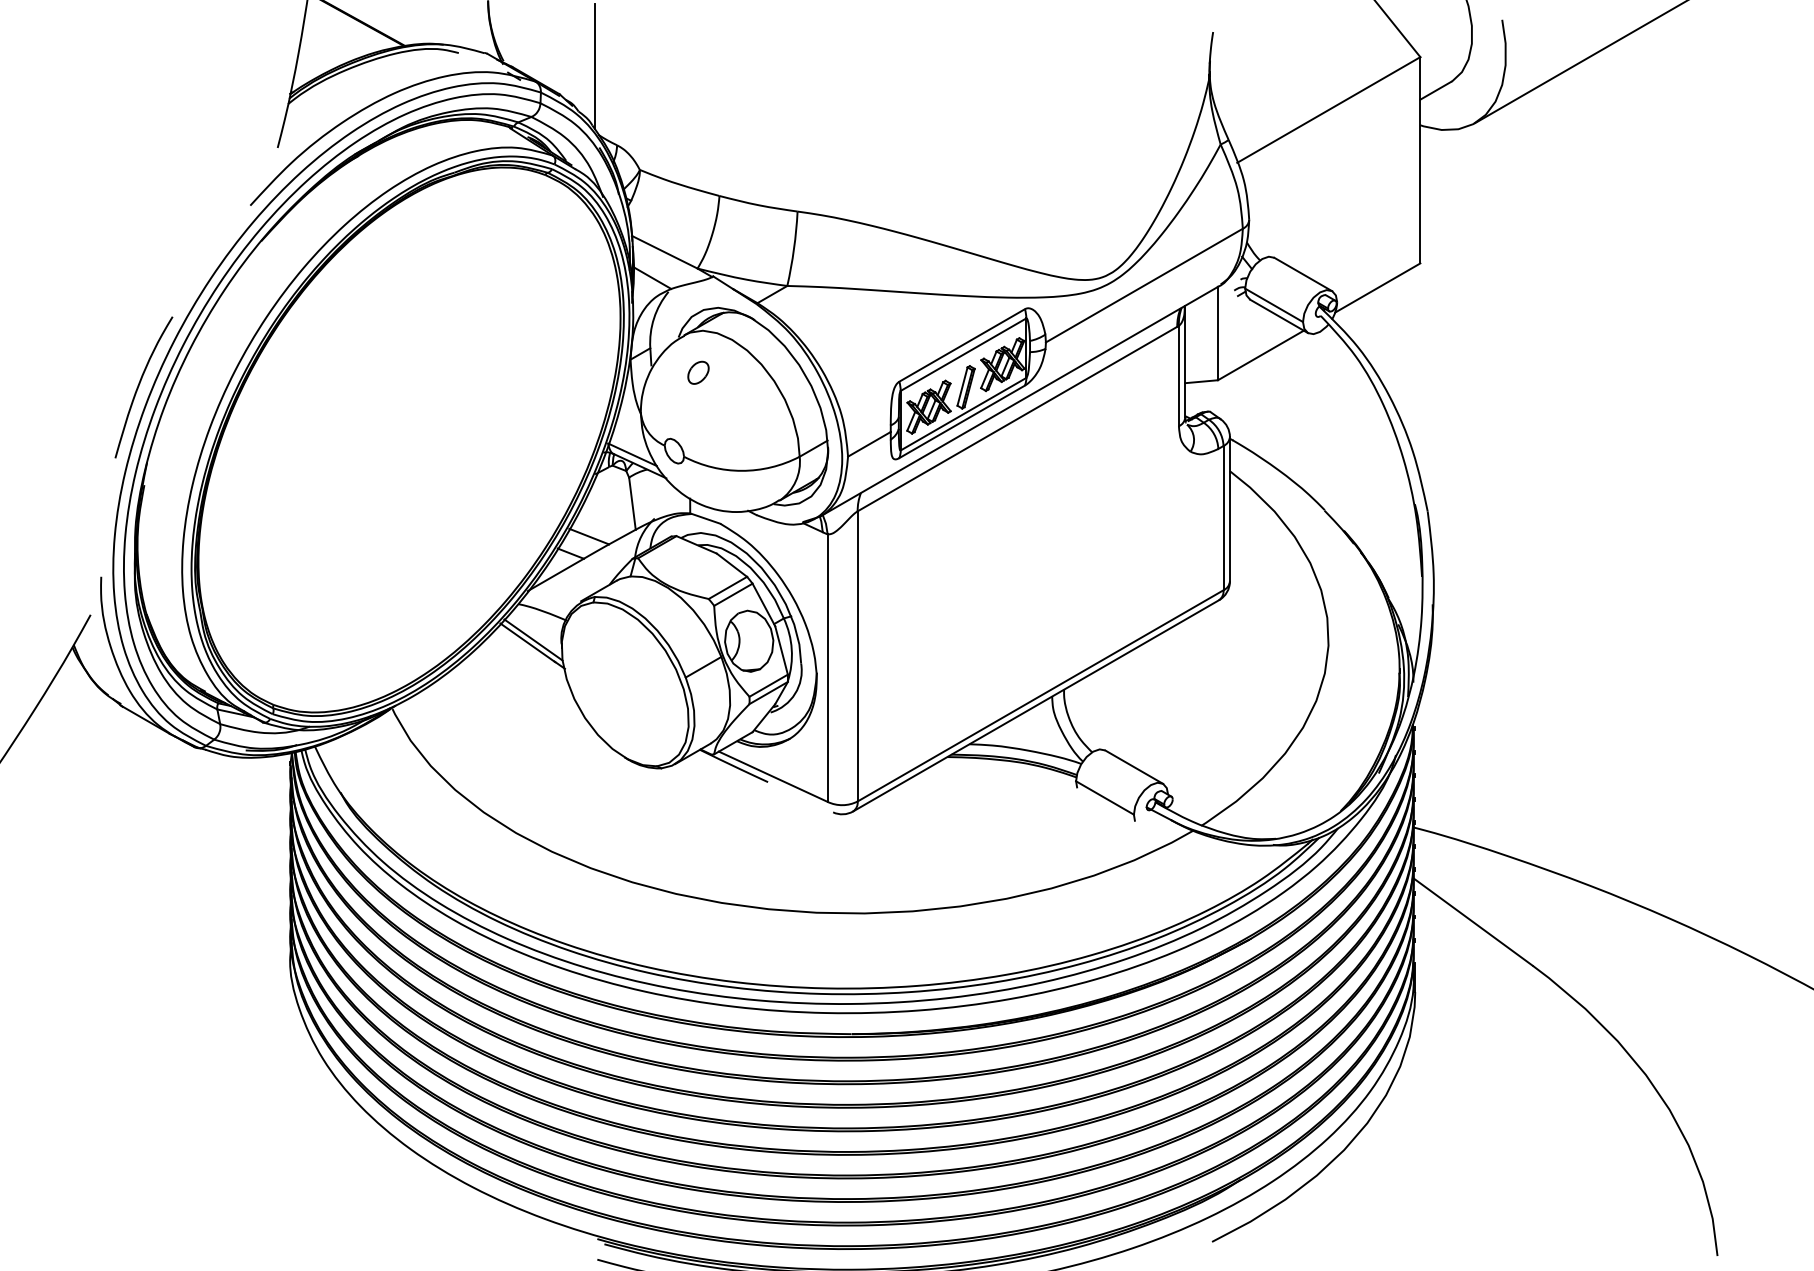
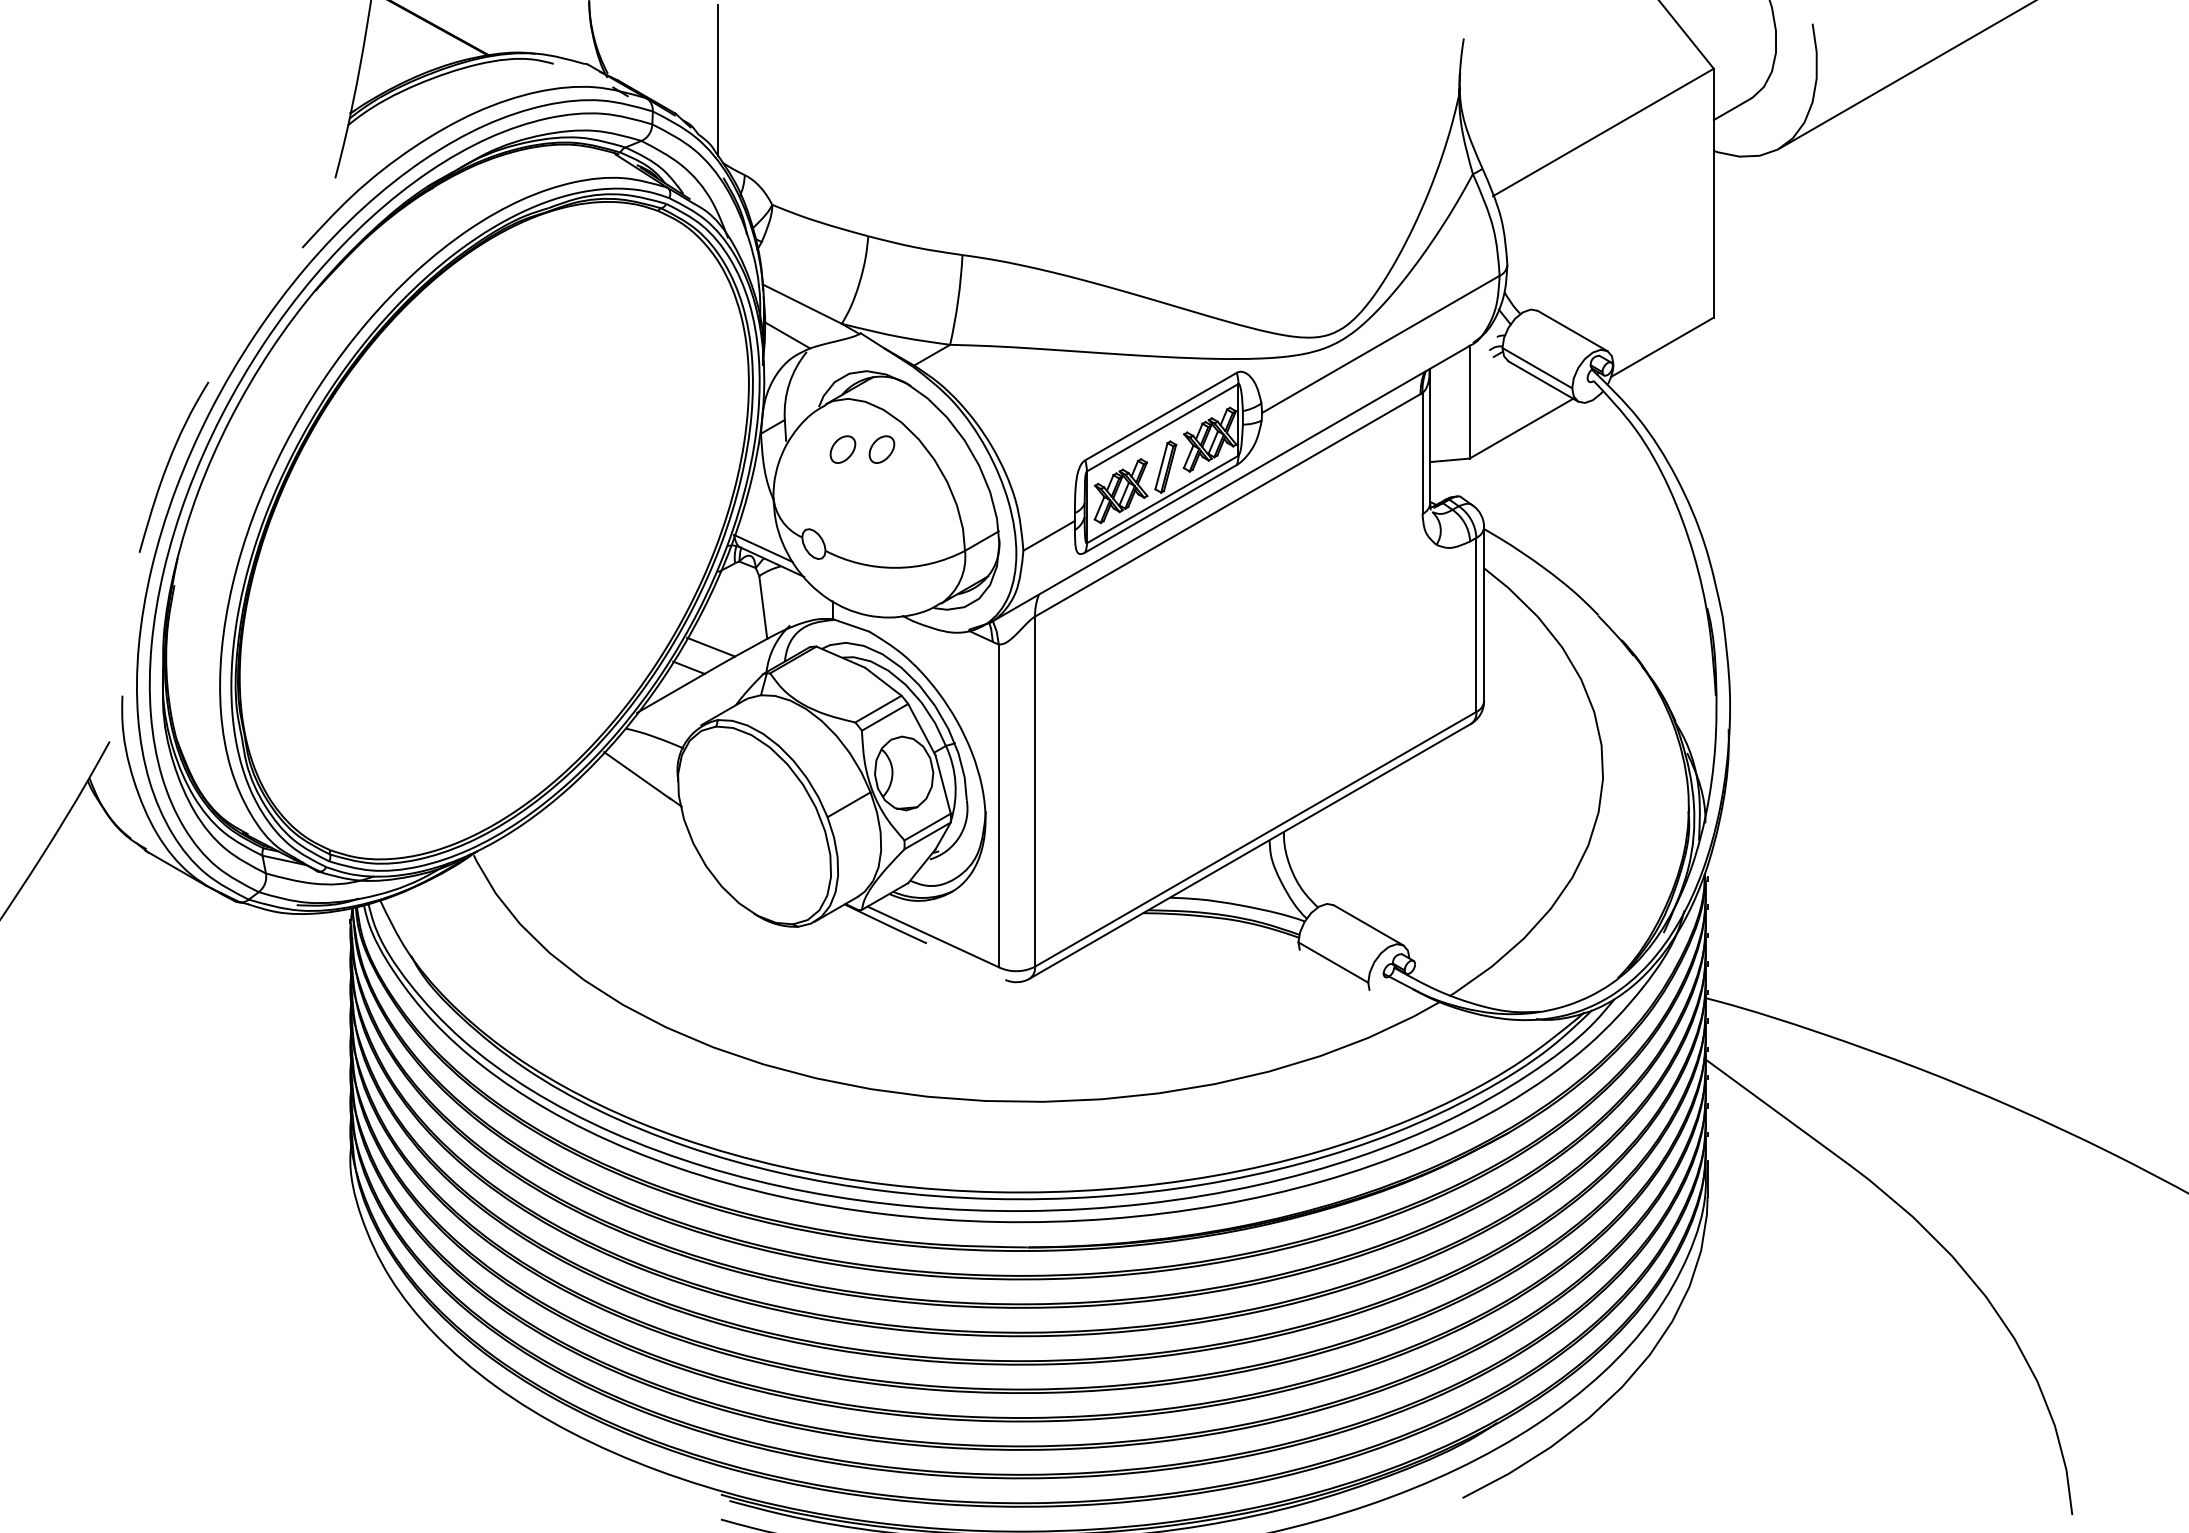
part: (730, 372) -> (881, 449), added
line: (533, 639) -> (643, 771), removed

